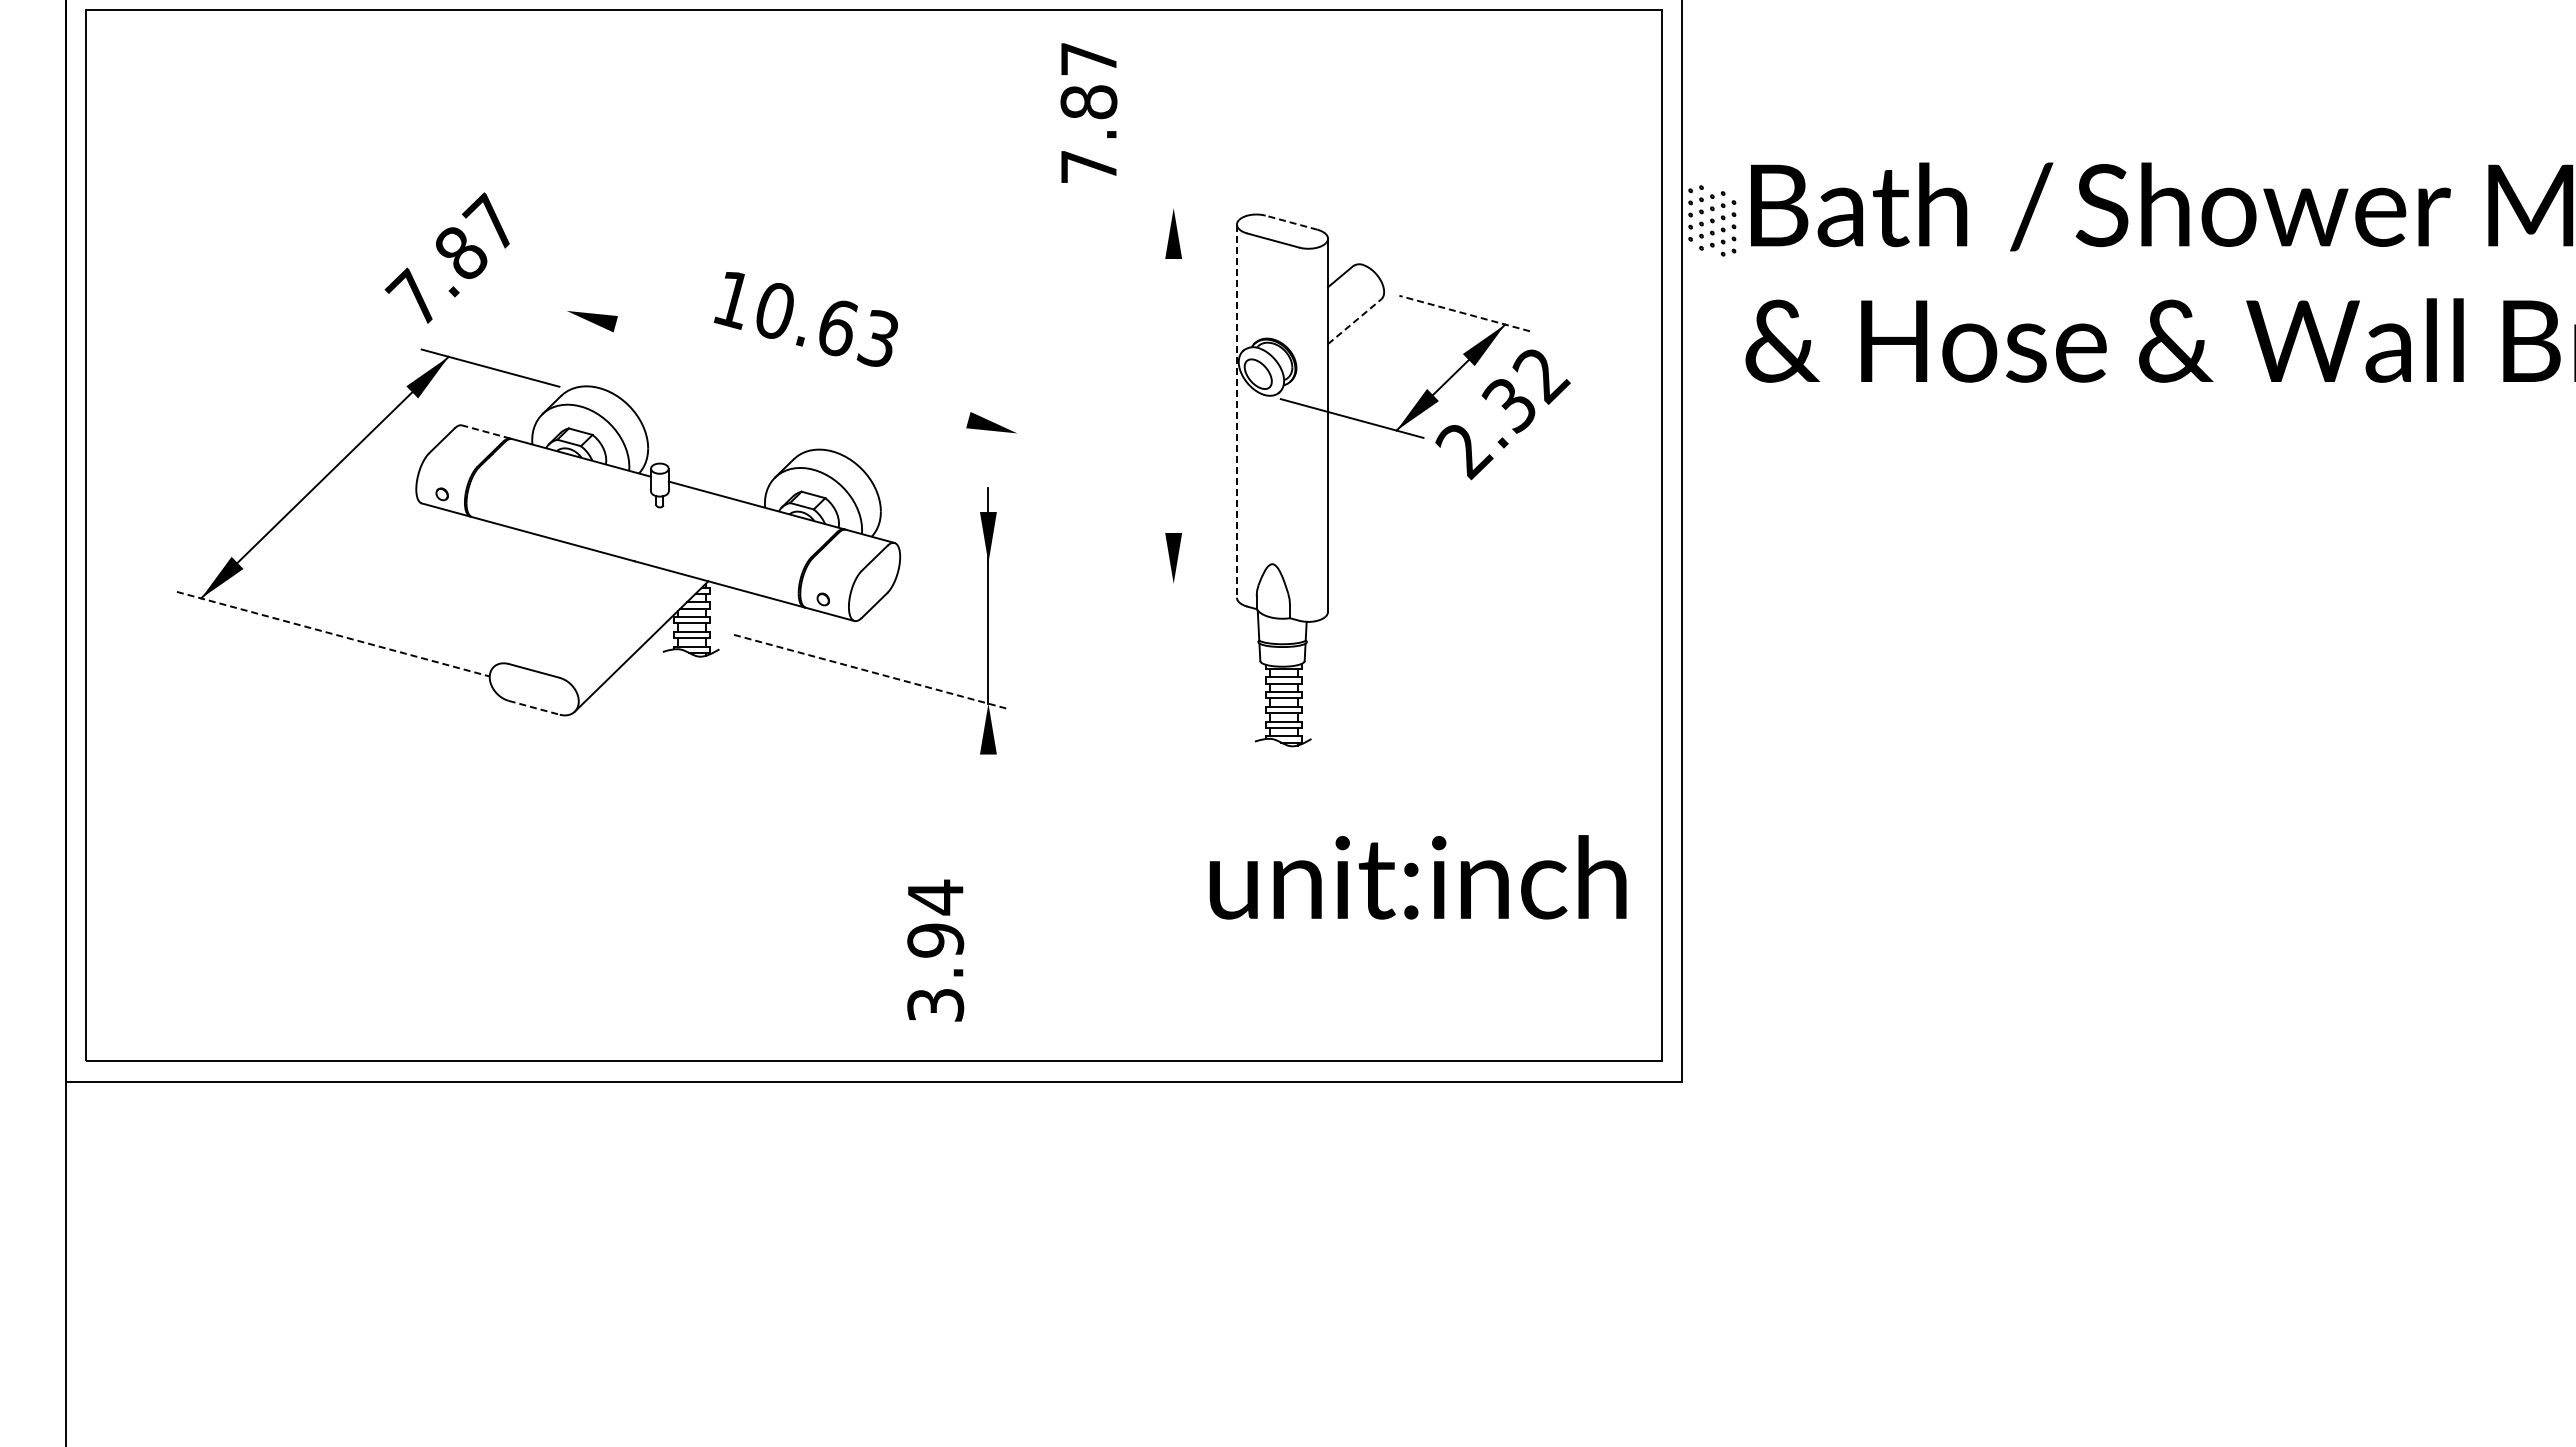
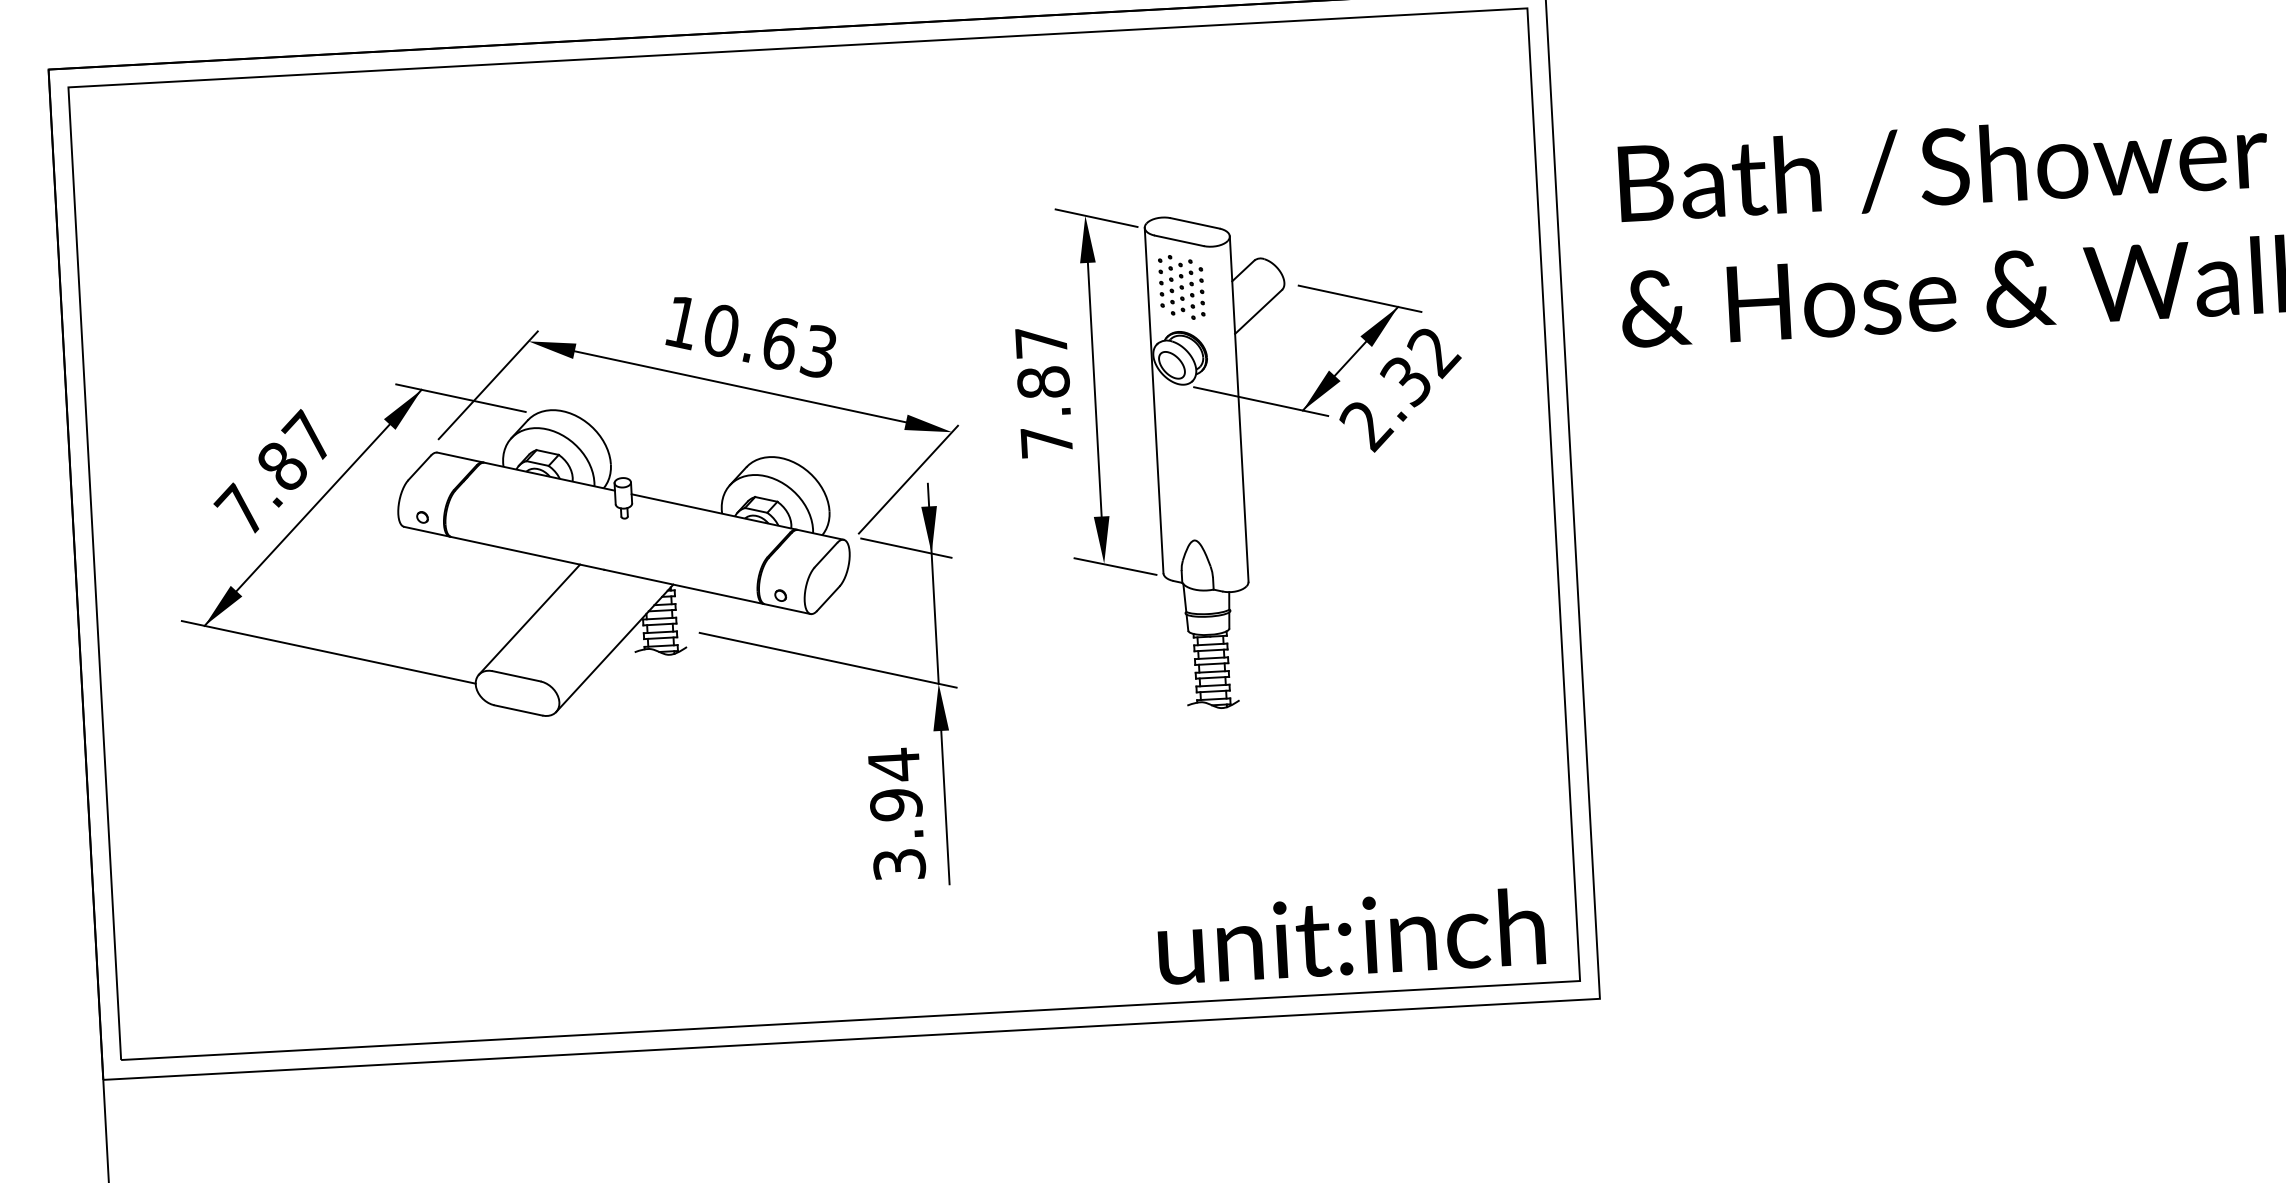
text: (1088, 112) -> (1043, 392), moved
line: (1185, 211) -> (1096, 218), added
part: (1712, 220) -> (1181, 287), moved
line: (1291, 222) -> (1195, 223), dashed -> solid
text: (446, 257) -> (268, 471), moved
line: (1464, 313) -> (1359, 298), dashed -> solid
line: (1354, 321) -> (1258, 311), dashed -> solid
line: (520, 355) -> (488, 384), added
line: (791, 372) -> (739, 387), added
line: (1173, 395) -> (1094, 389), added
line: (1236, 411) -> (1153, 400), dashed -> solid
line: (485, 431) -> (459, 457), dashed -> solid
line: (967, 481) -> (908, 479), added
line: (961, 555) -> (906, 548), added
line: (1185, 587) -> (1115, 566), added
line: (551, 610) -> (529, 619), added
line: (333, 634) -> (328, 652), dashed -> solid
line: (870, 671) -> (827, 659), dashed -> solid
line: (534, 707) -> (518, 710), dashed -> solid
line: (988, 837) -> (945, 807), added
text: (1417, 877) -> (1350, 936), moved
text: (935, 950) -> (896, 814), moved

